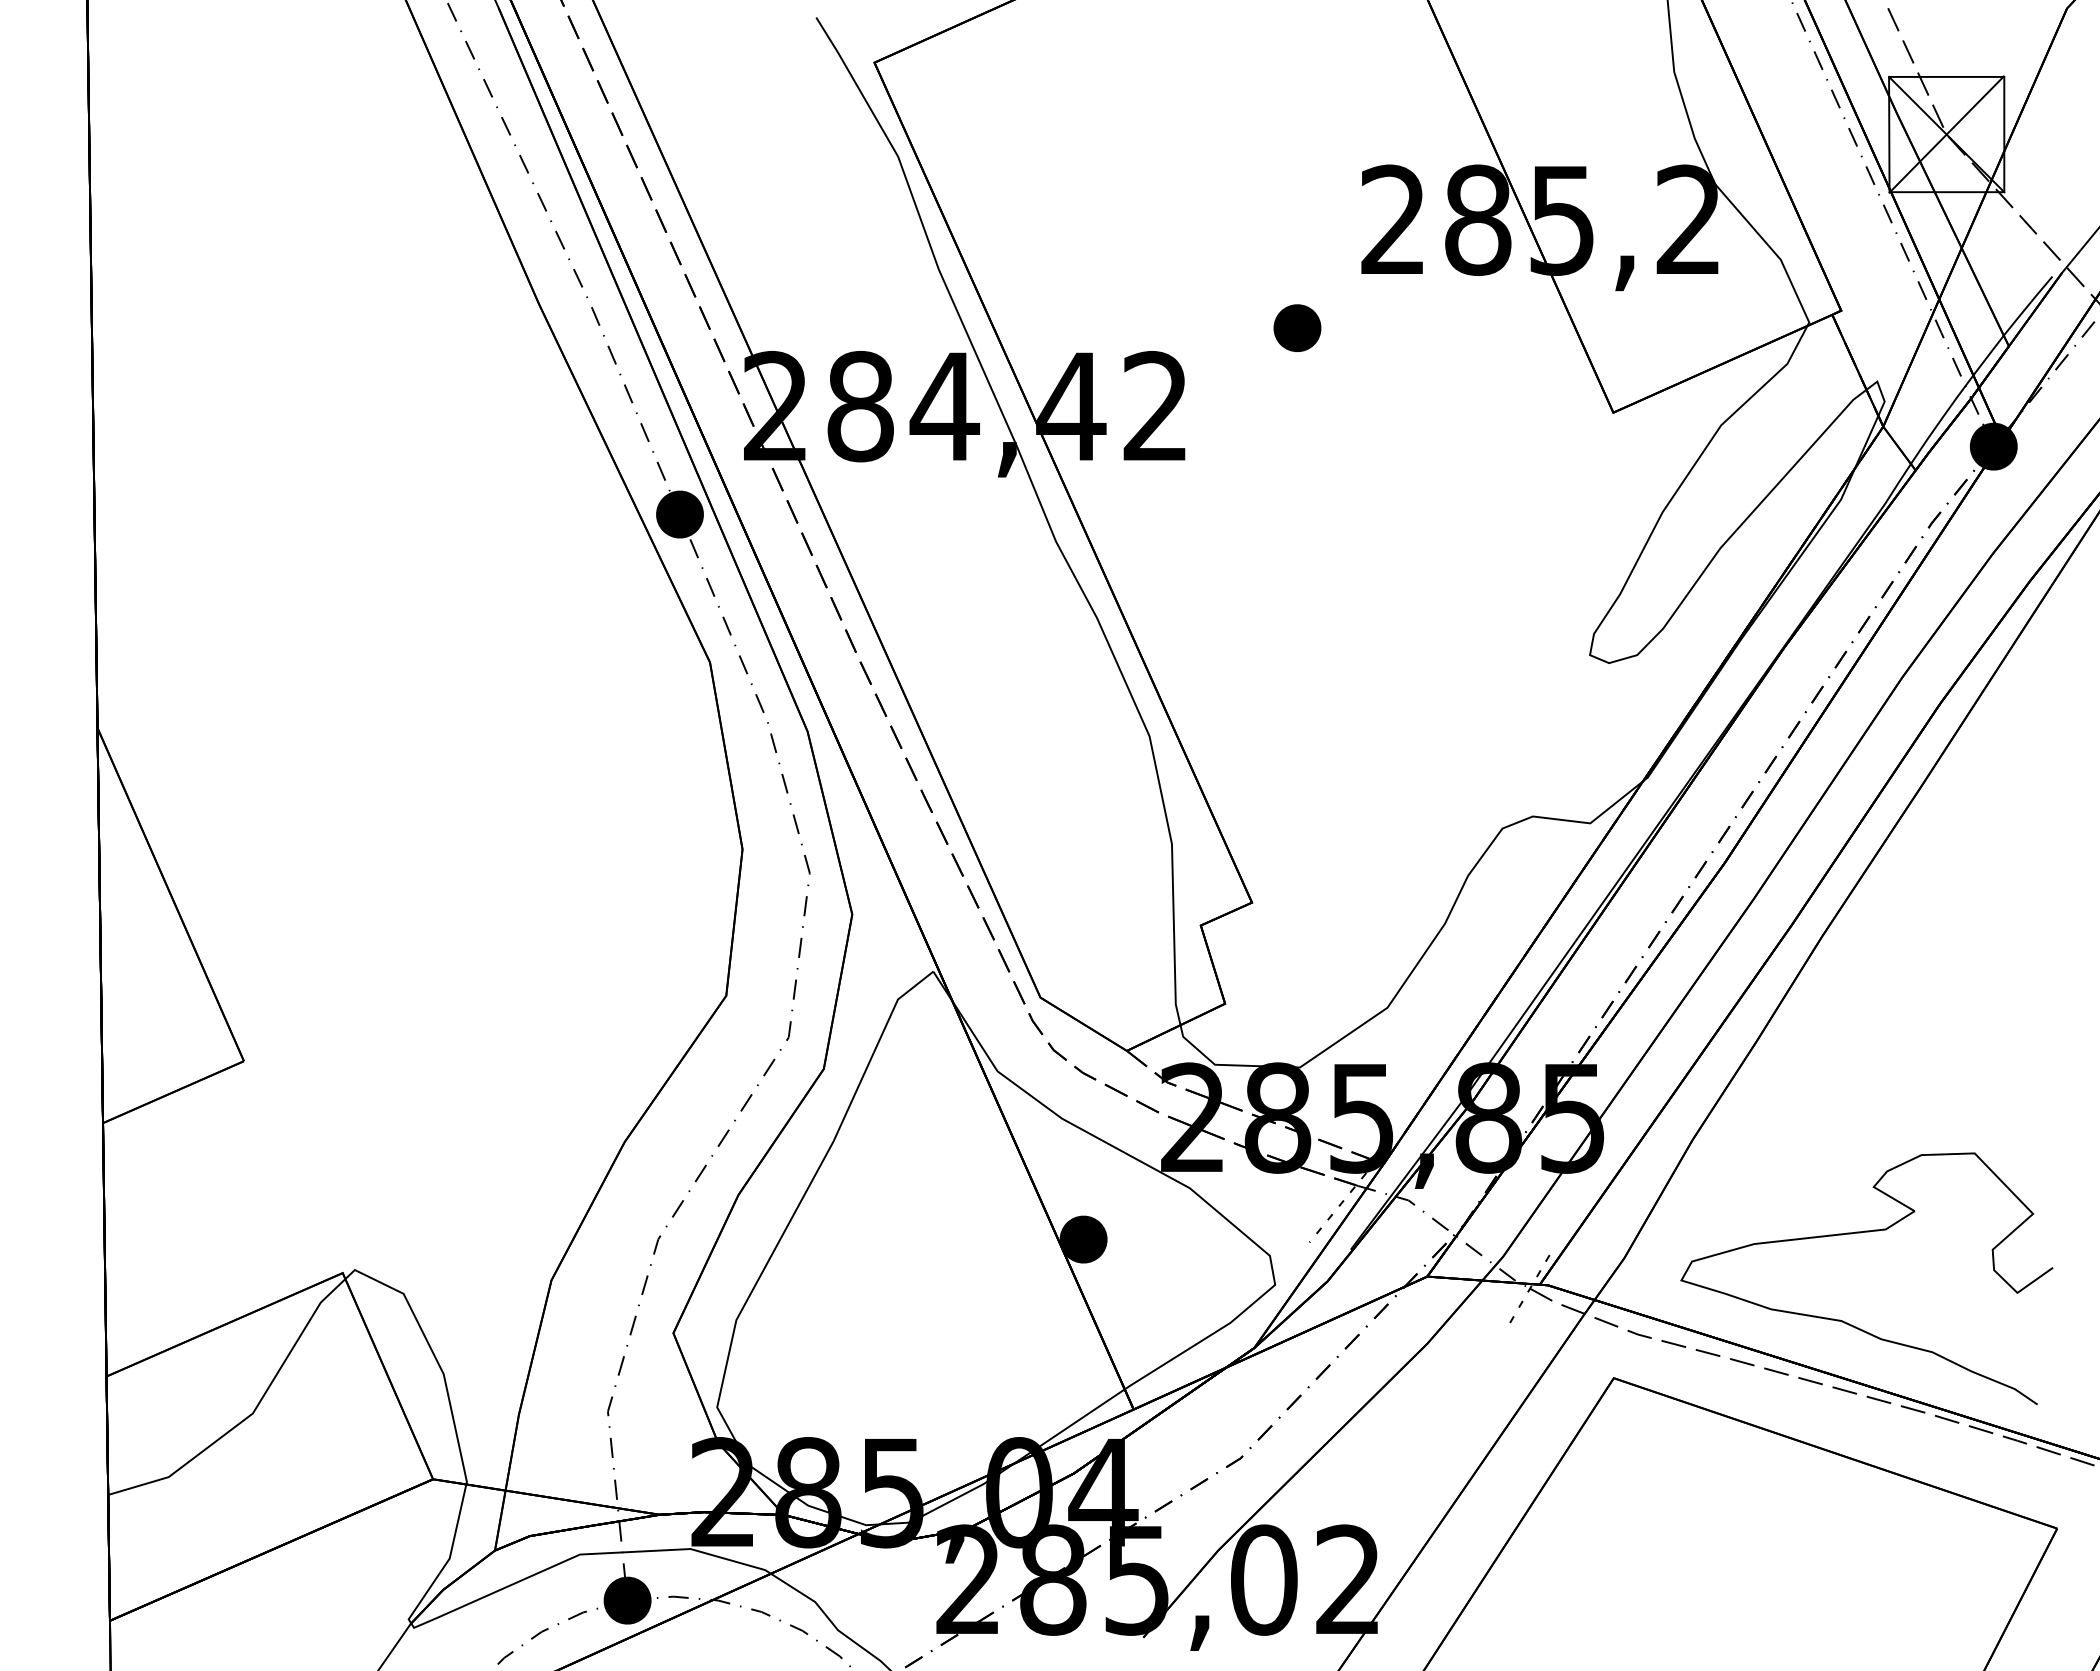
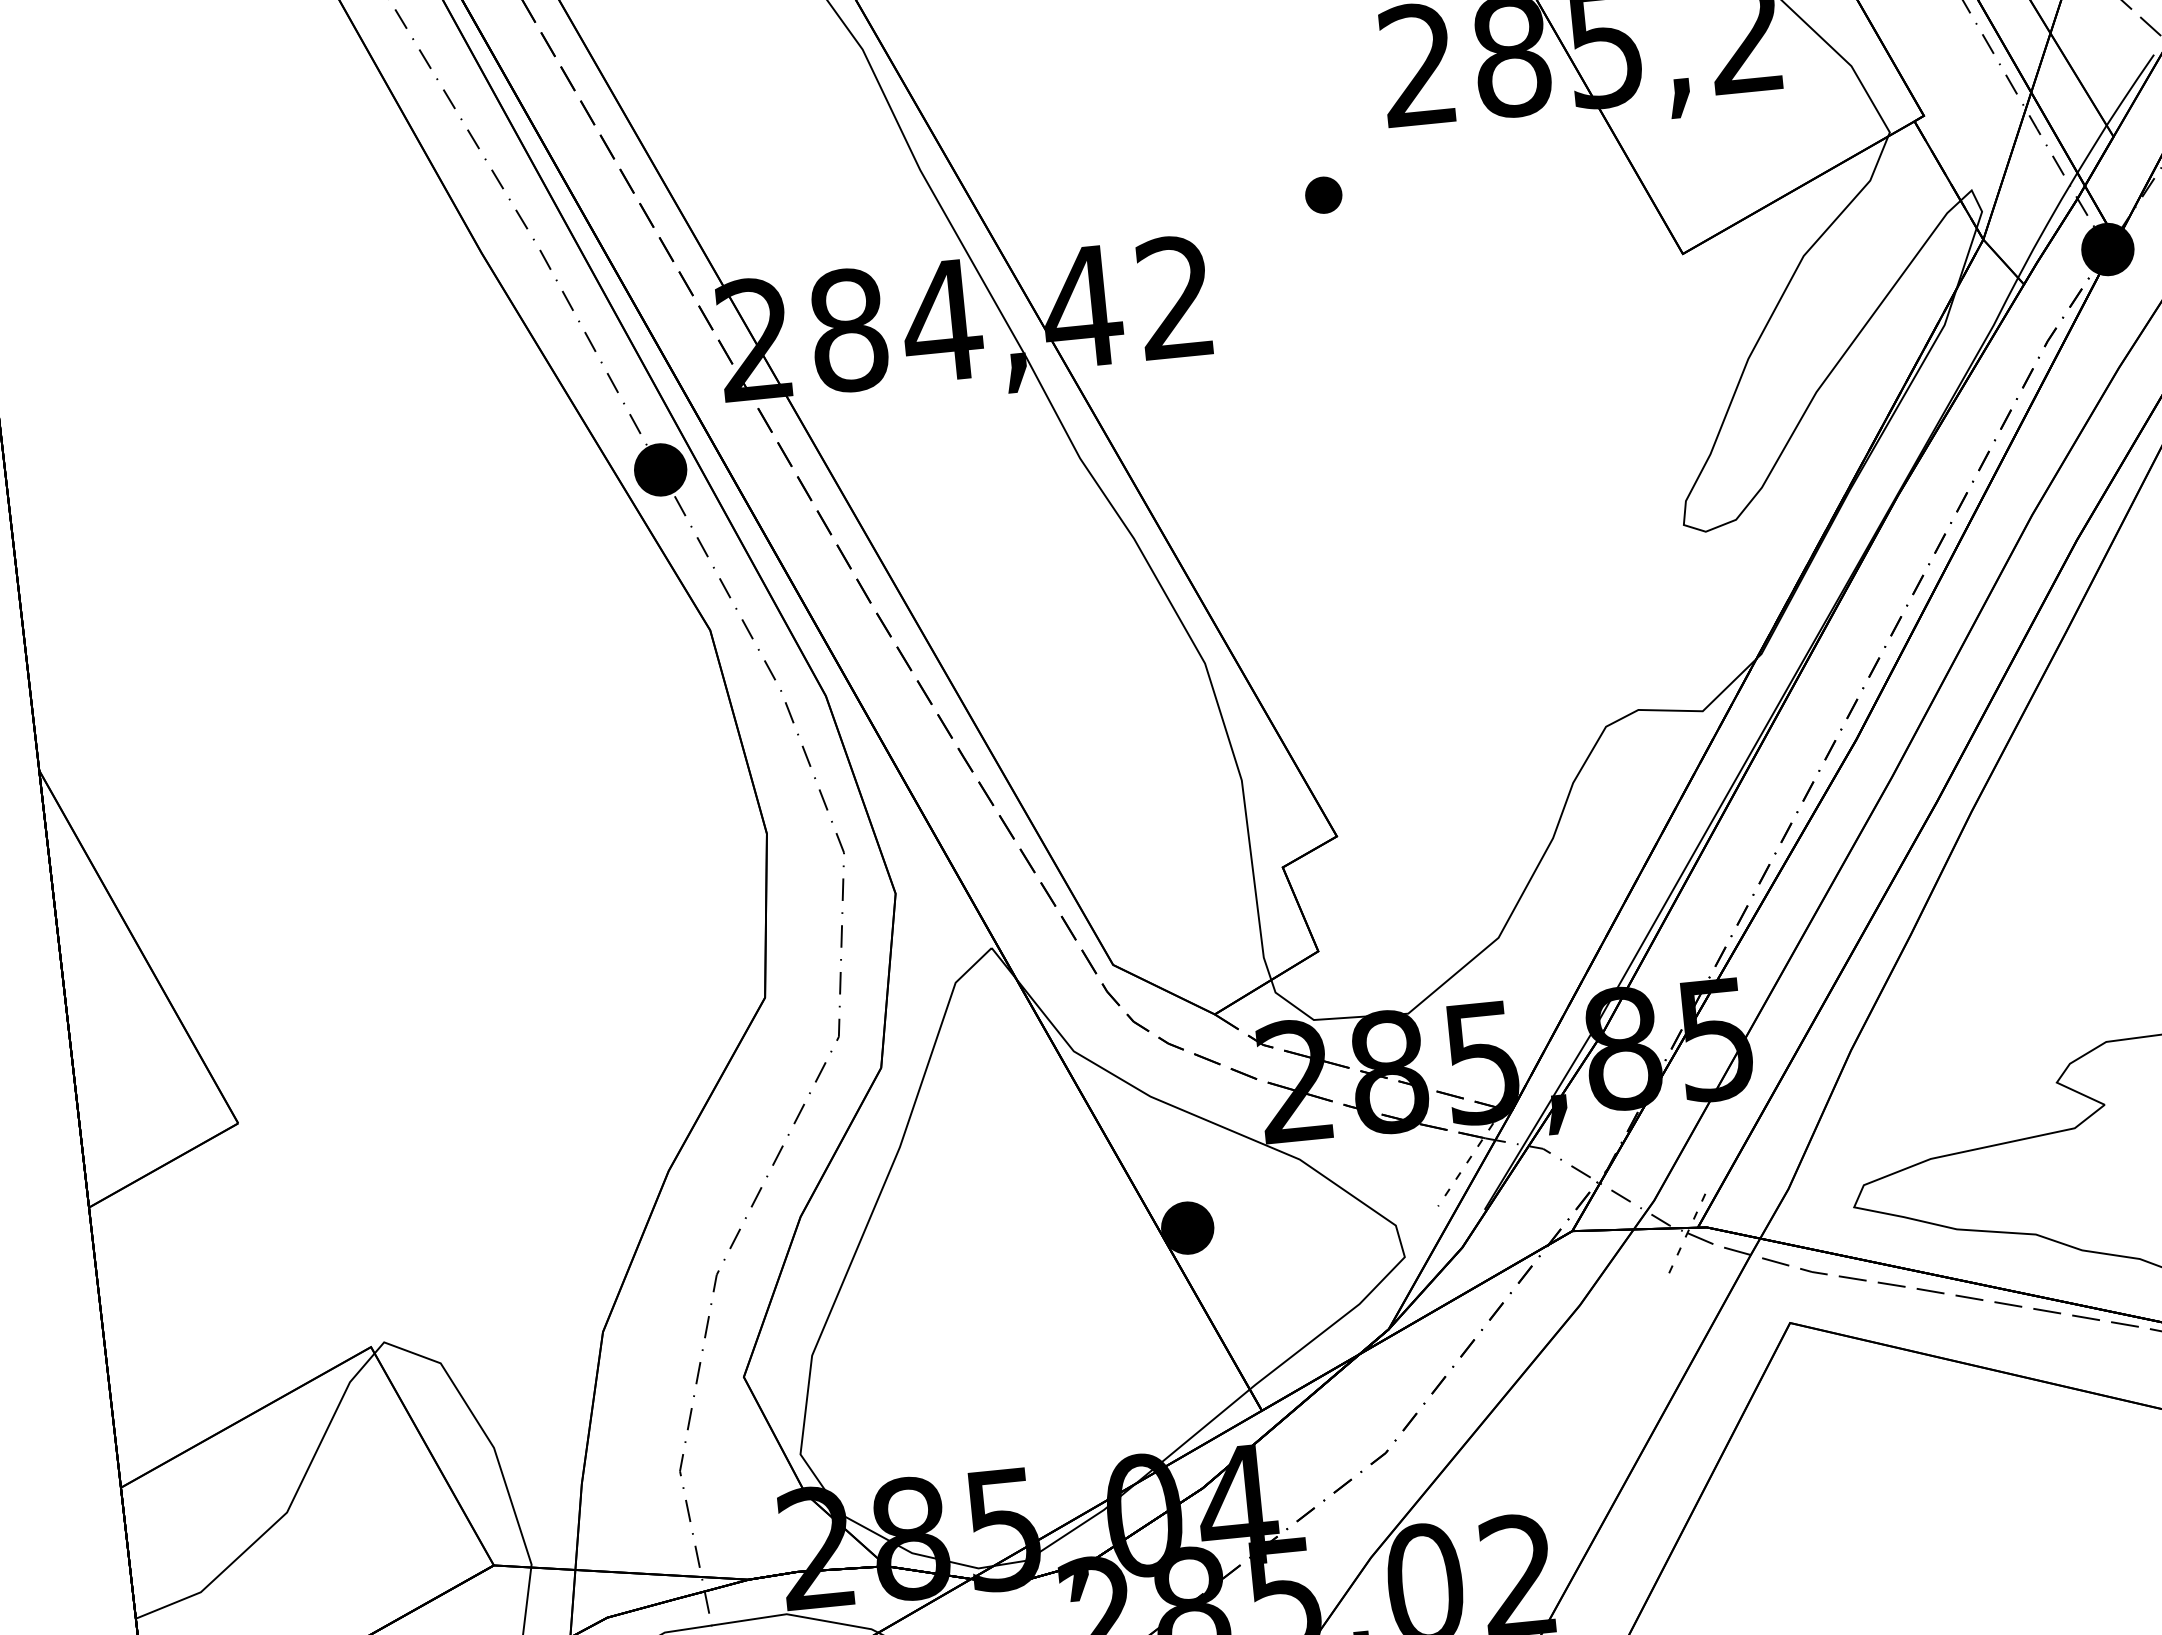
part: (1297, 327) -> (1323, 194), size x0.7

